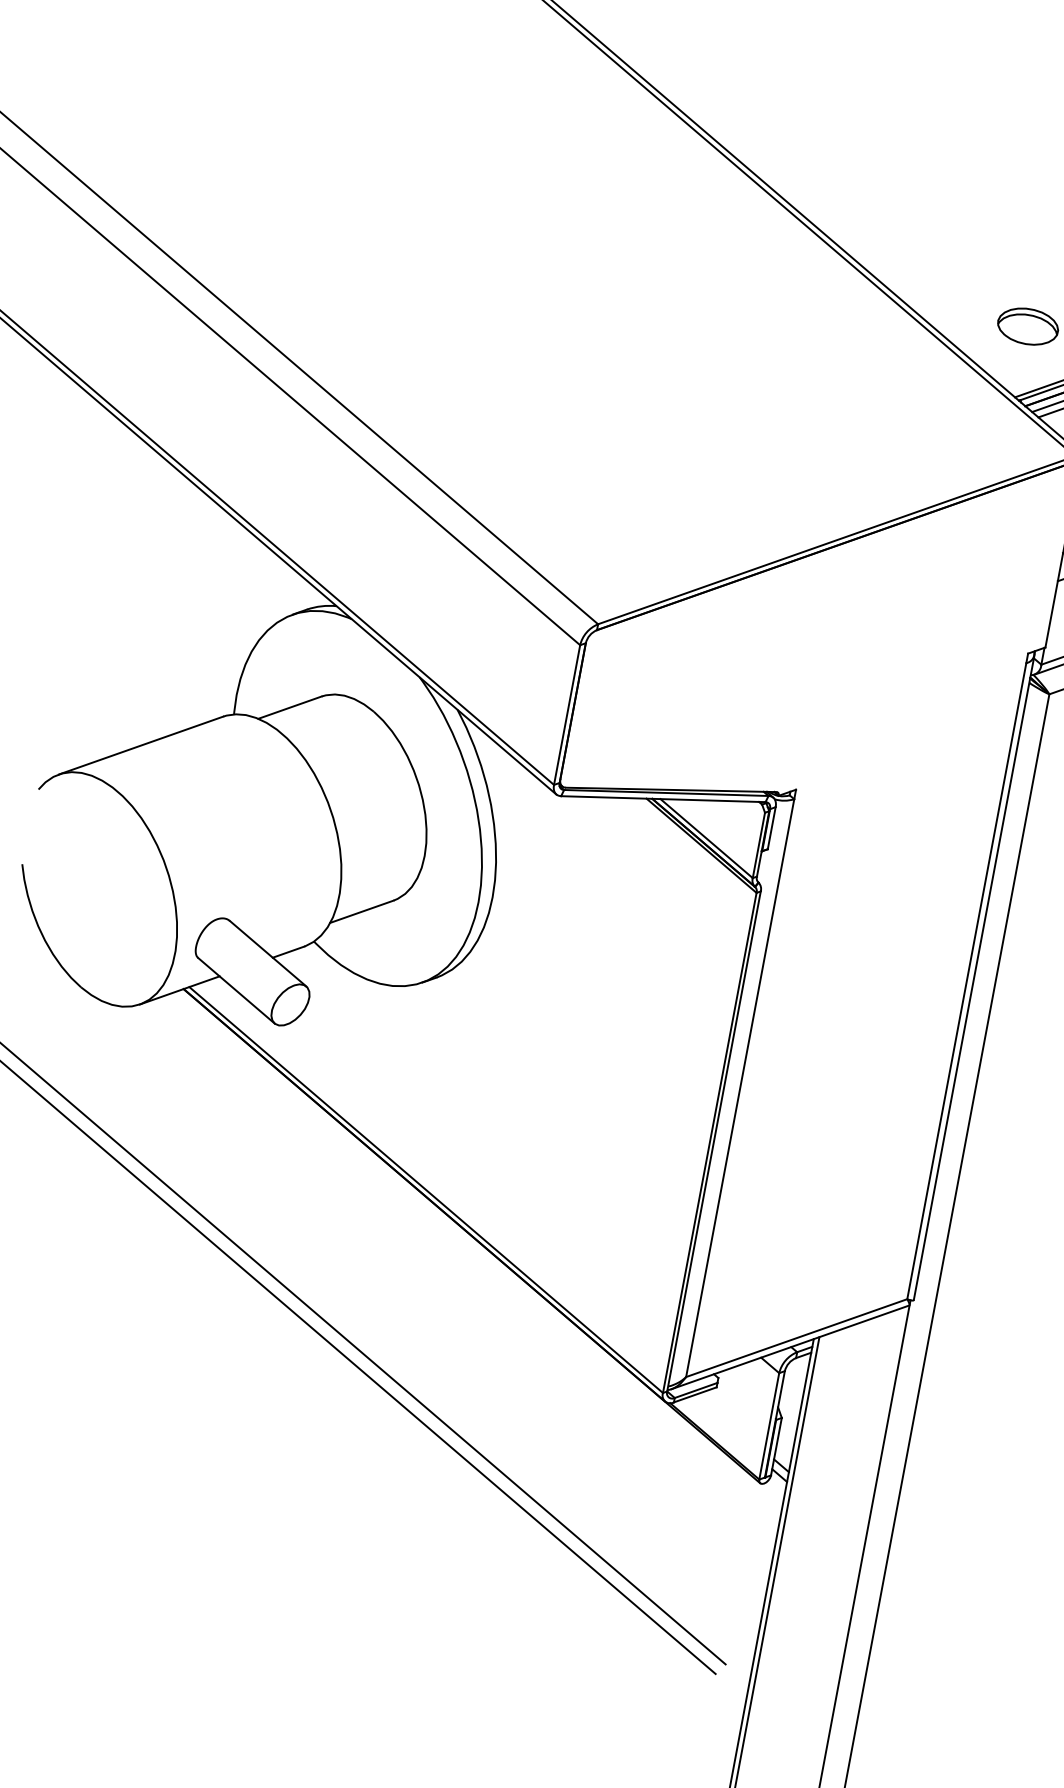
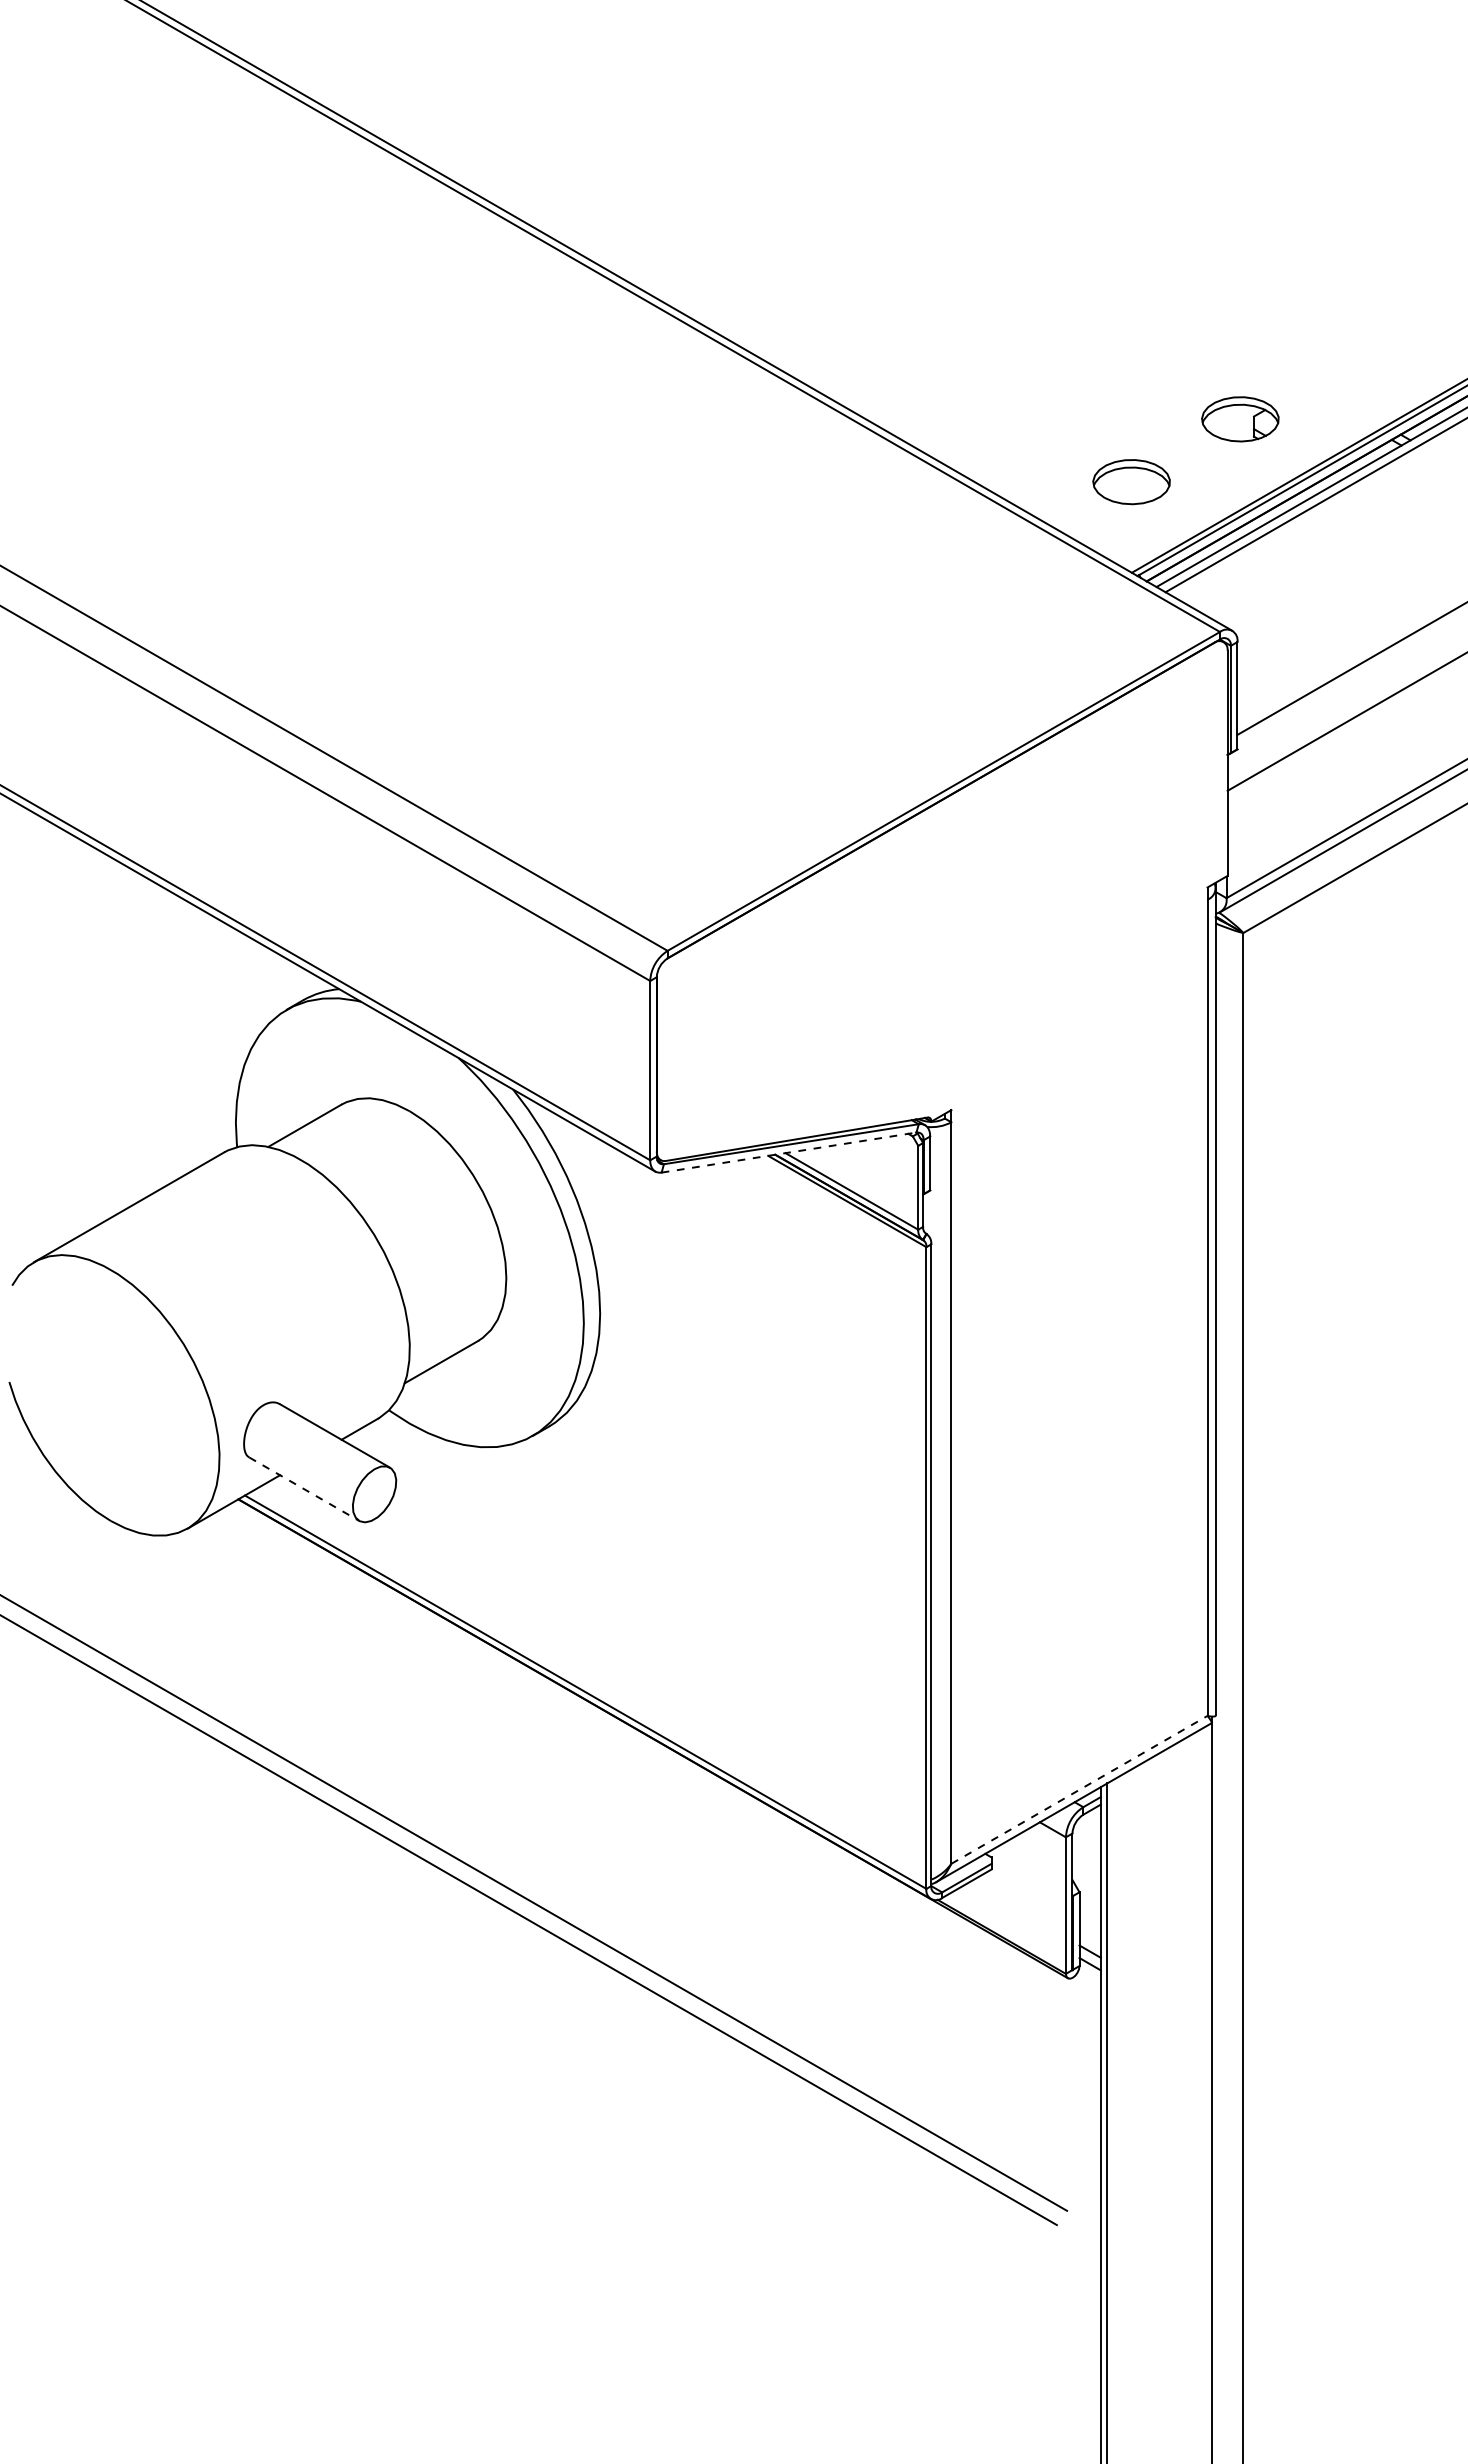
line: (663, 799) -> (789, 1152), solid -> dashed
line: (236, 991) -> (304, 1489), solid -> dashed
line: (796, 1337) -> (1079, 1789), solid -> dashed

